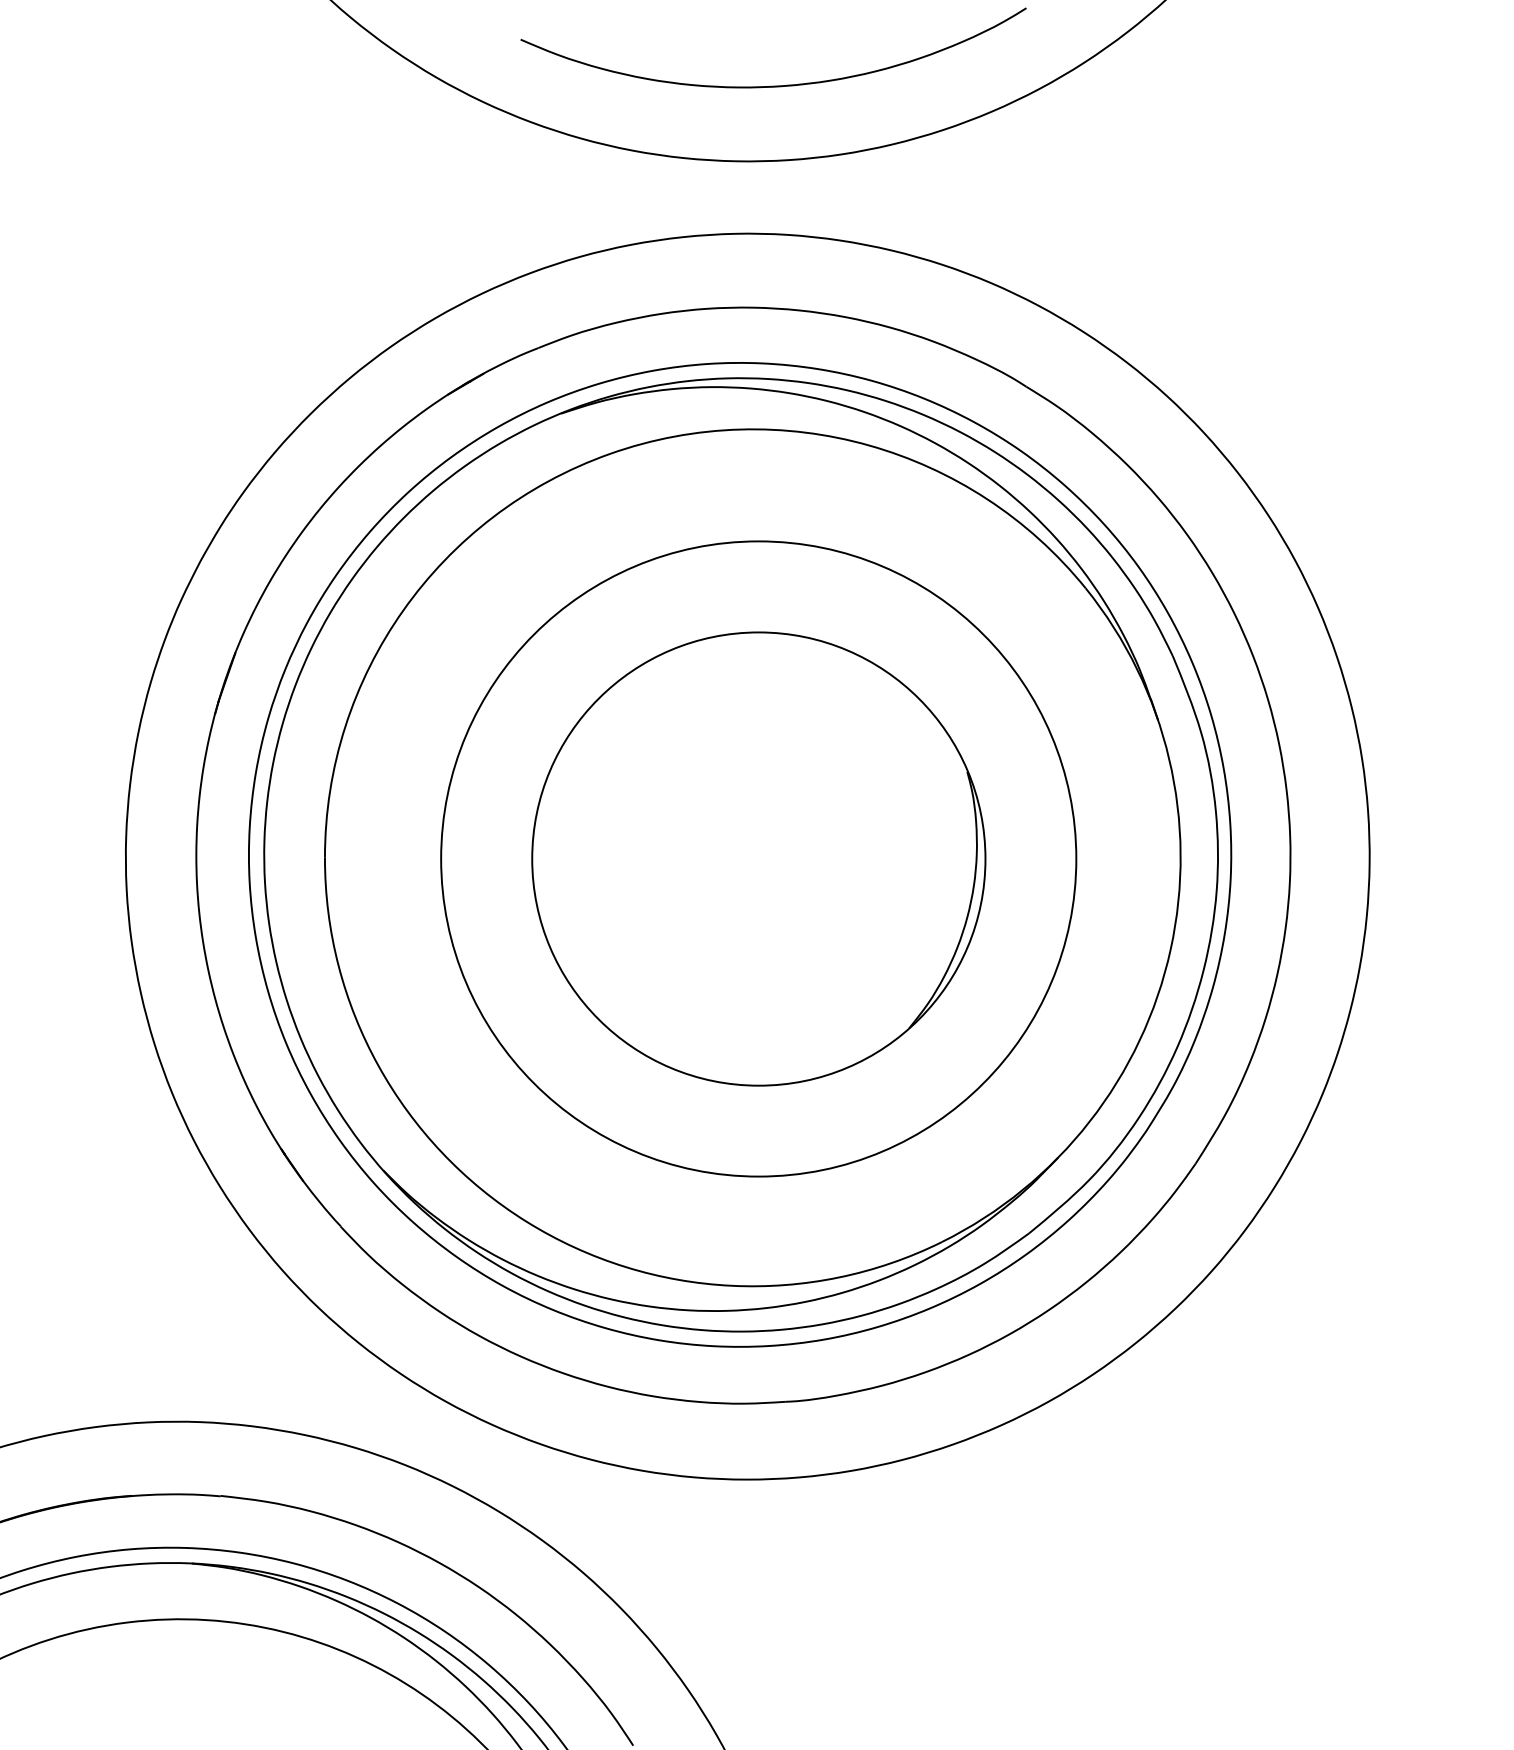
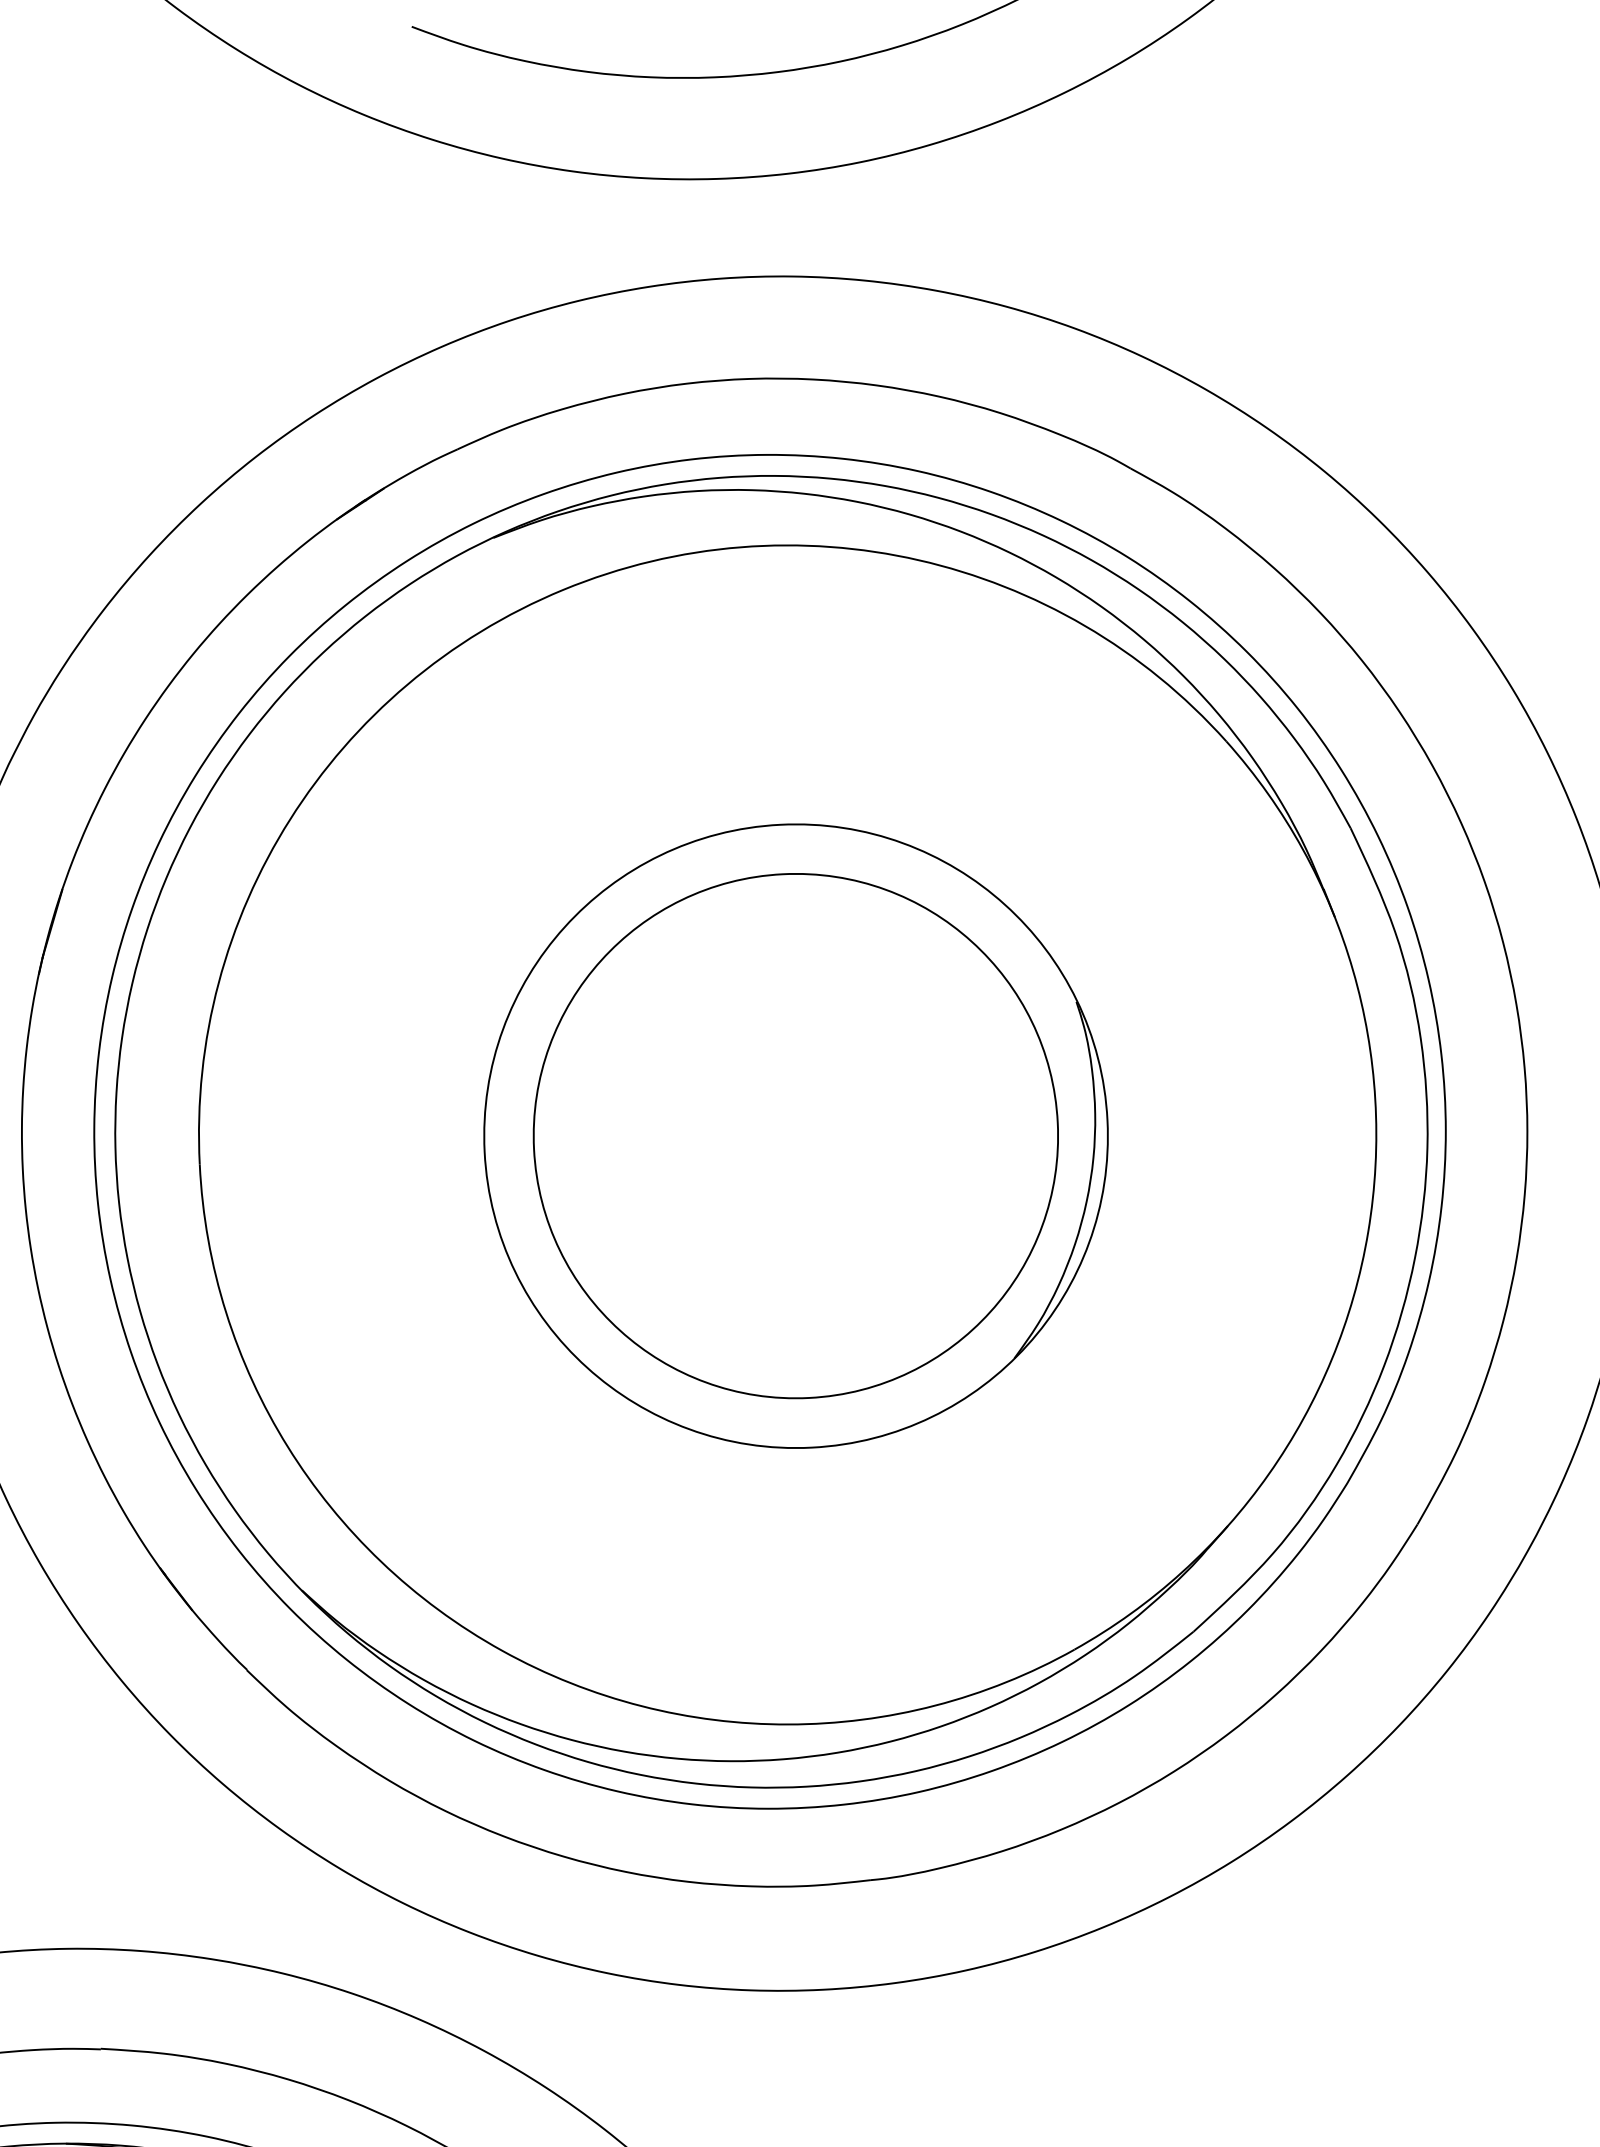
circle: (758, 858) -> (795, 1135), size x0.6

